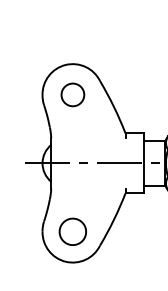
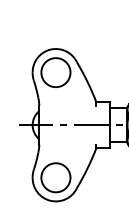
part: (72, 94) -> (55, 72), size x1.67
part: (72, 231) -> (55, 177), size x1.43

